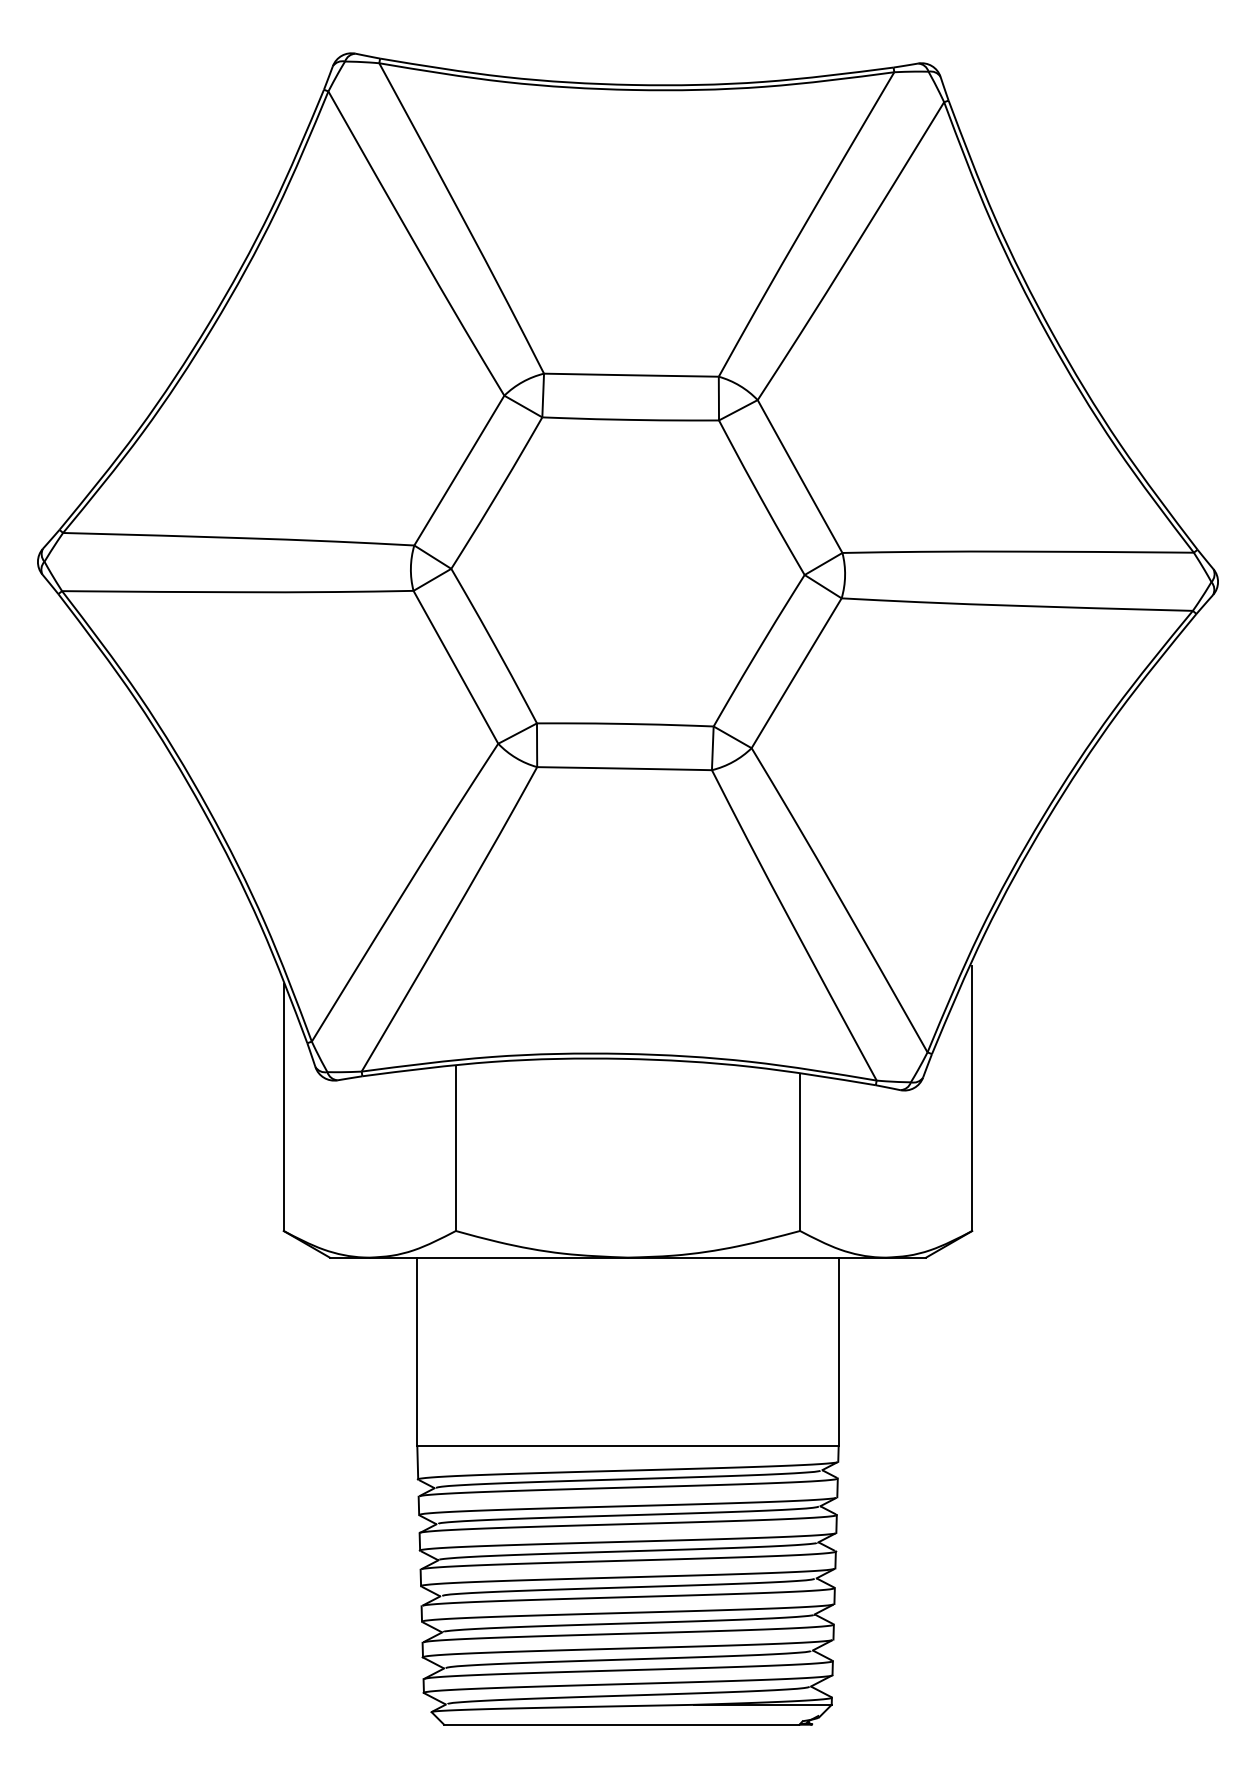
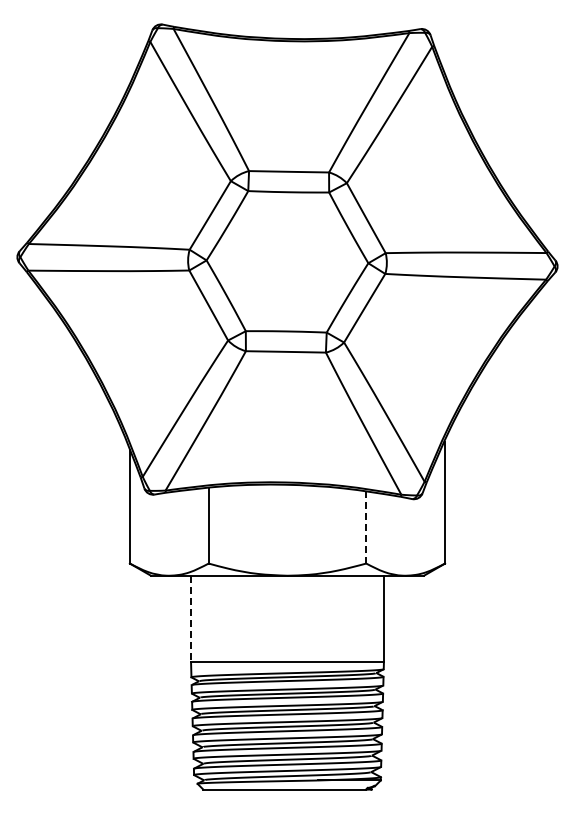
line: (800, 1152) -> (366, 527), solid -> dashed
line: (418, 1353) -> (191, 619), solid -> dashed

